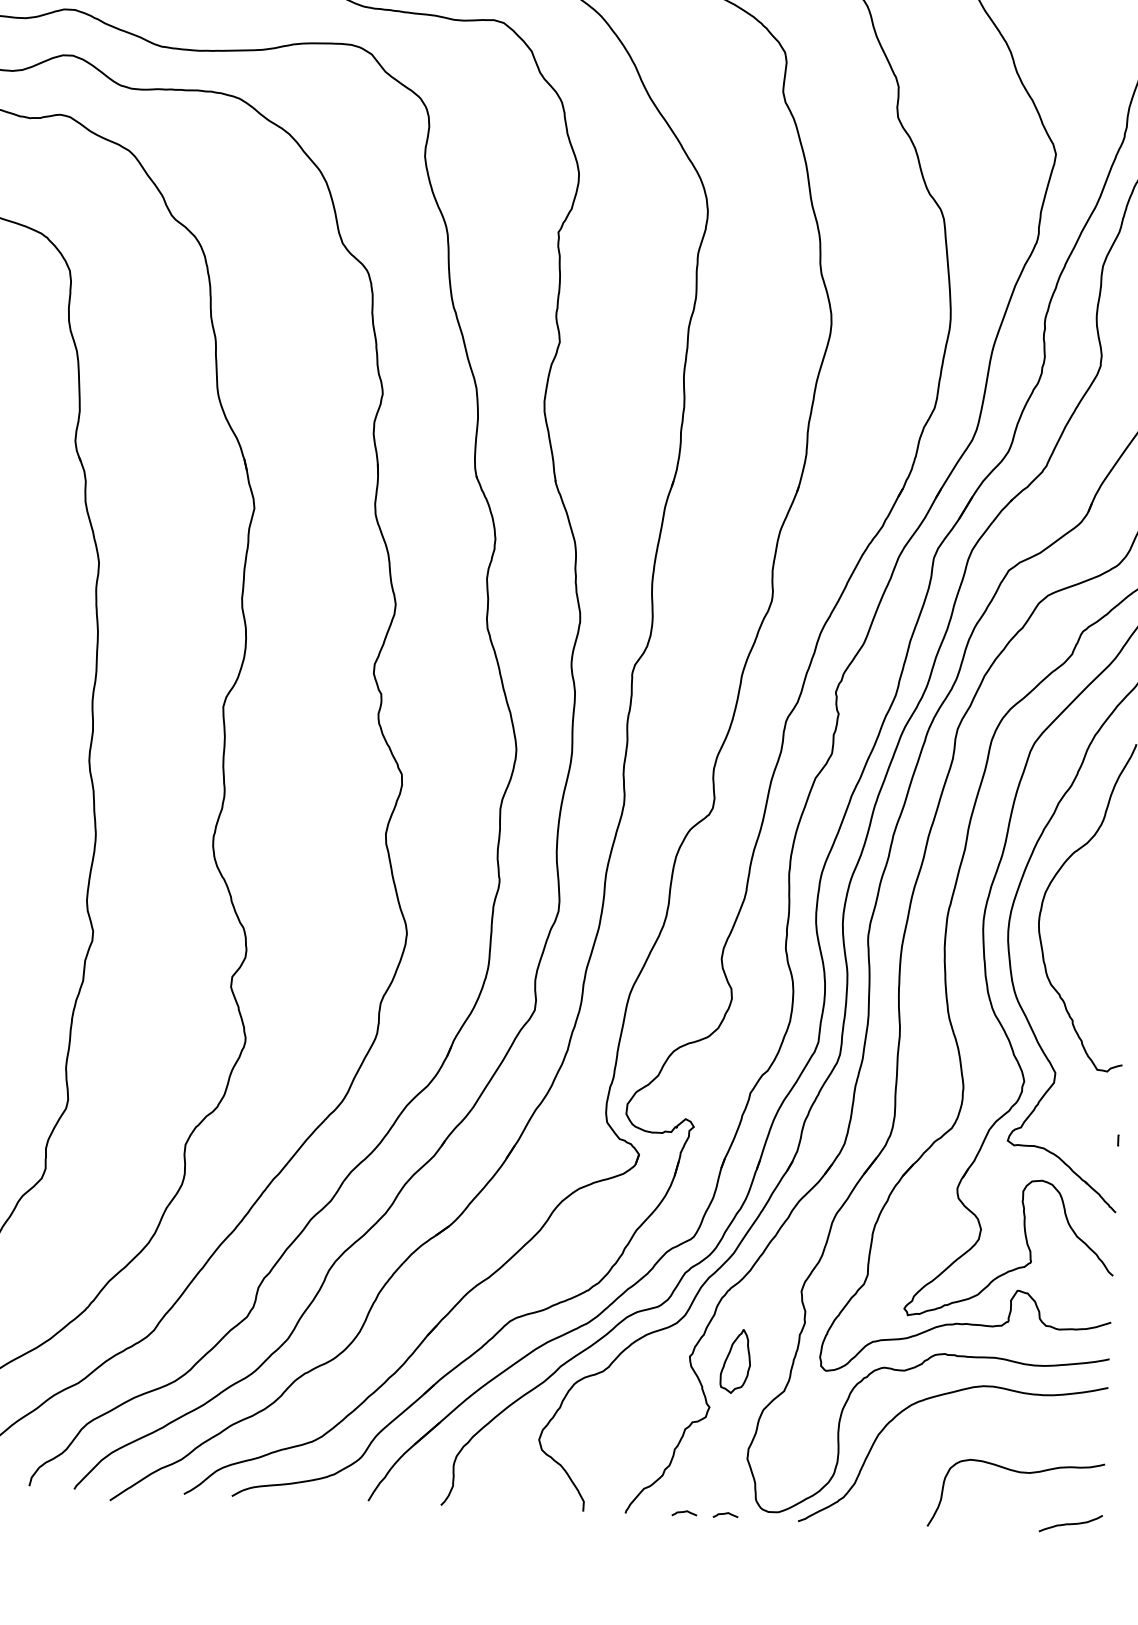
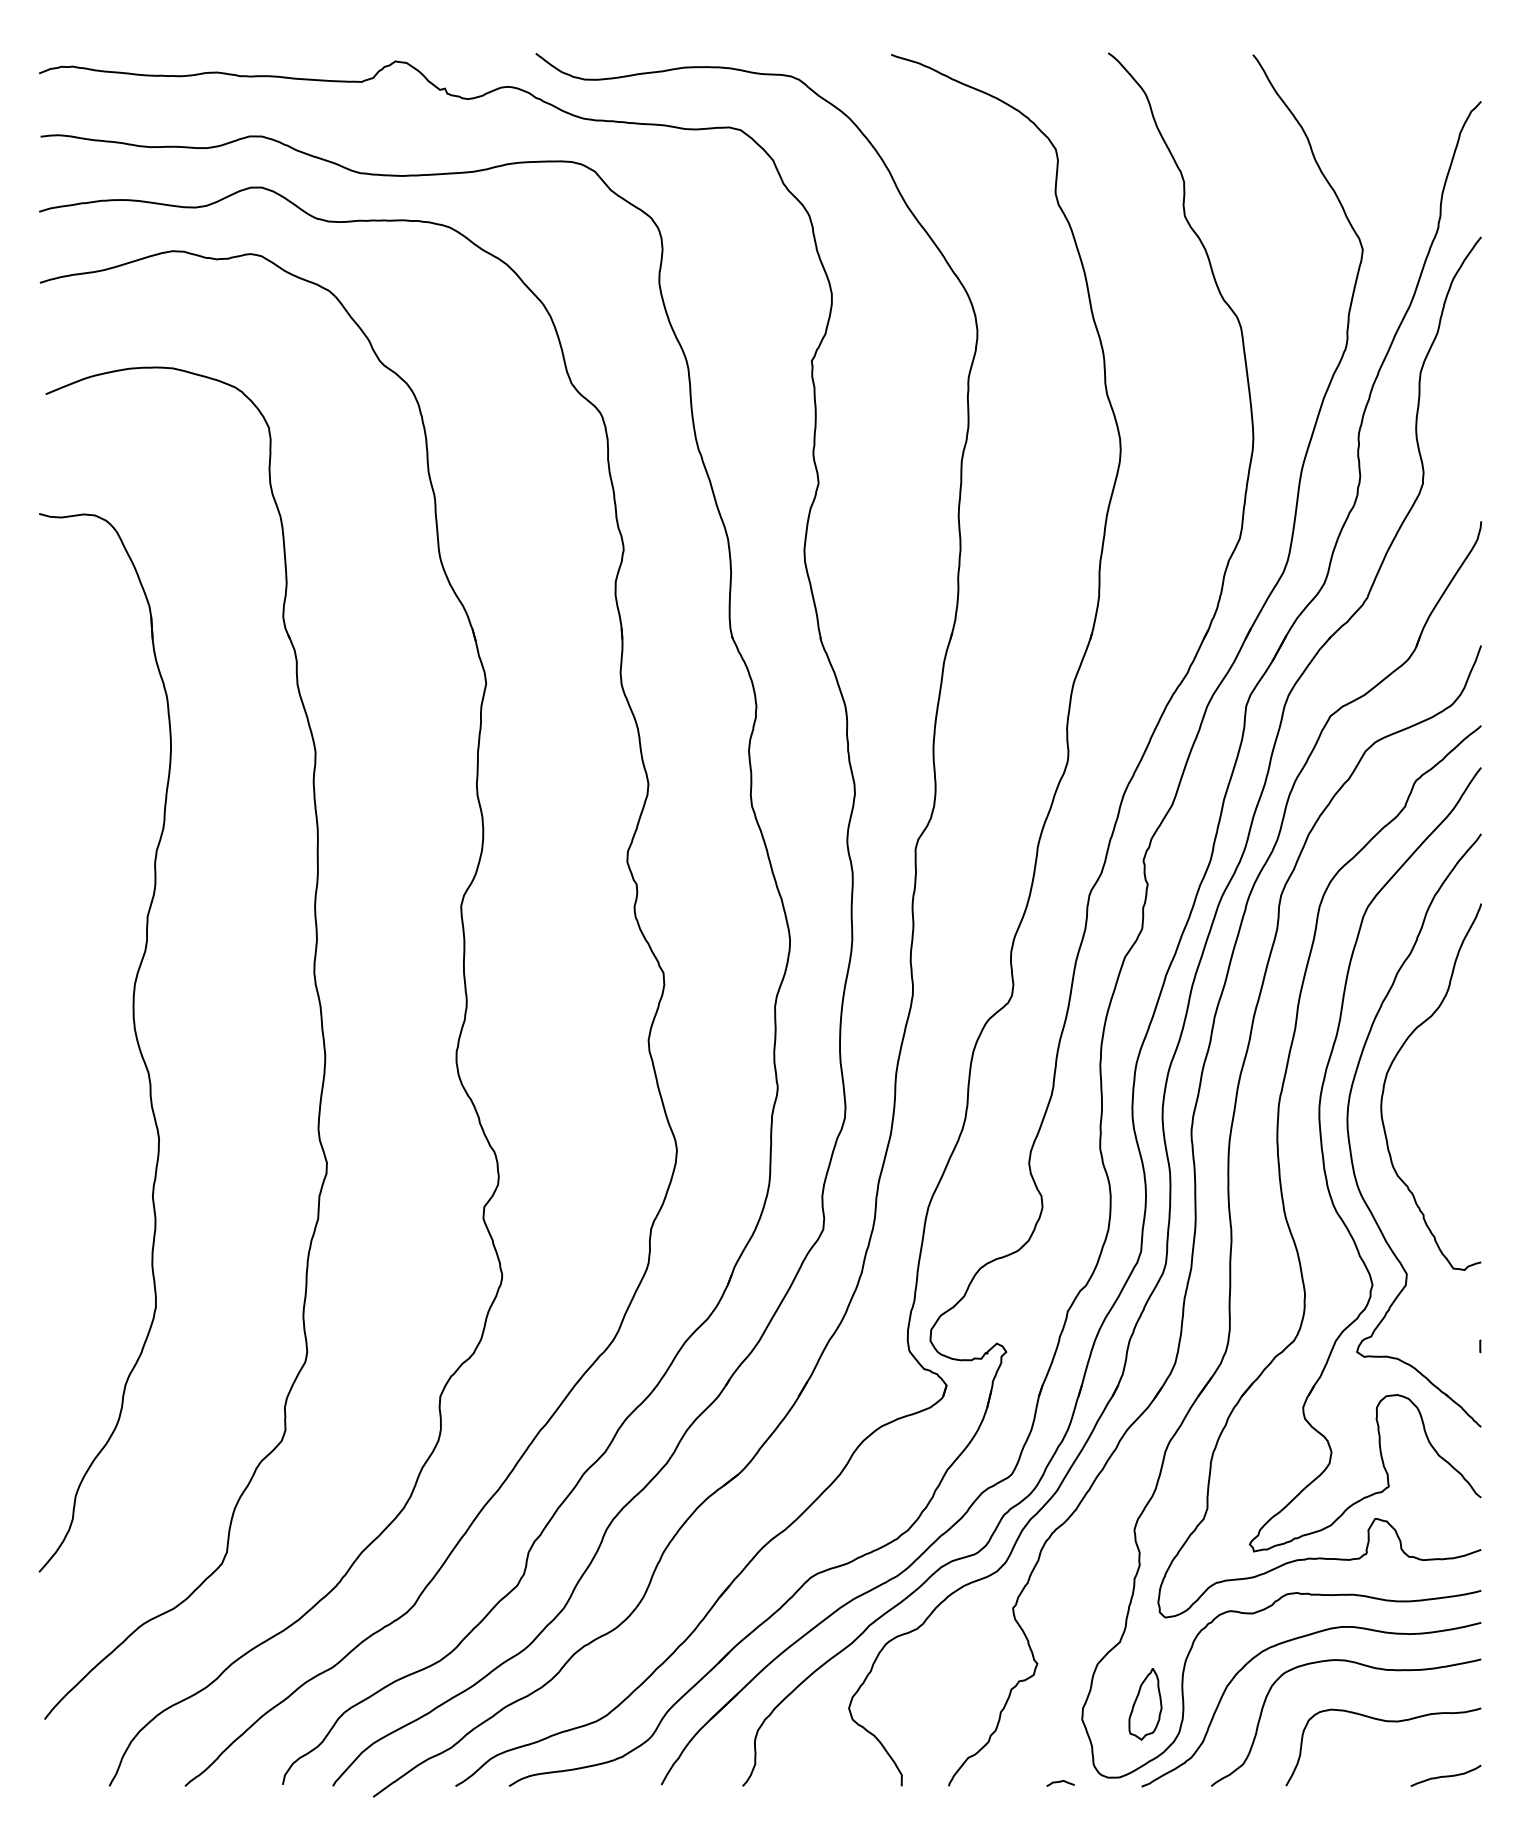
part: (735, 1361) -> (1145, 1704), moved
curve: (1002, 1422) -> (1364, 1666), added
curve: (684, 1512) -> (1014, 1782), removed

